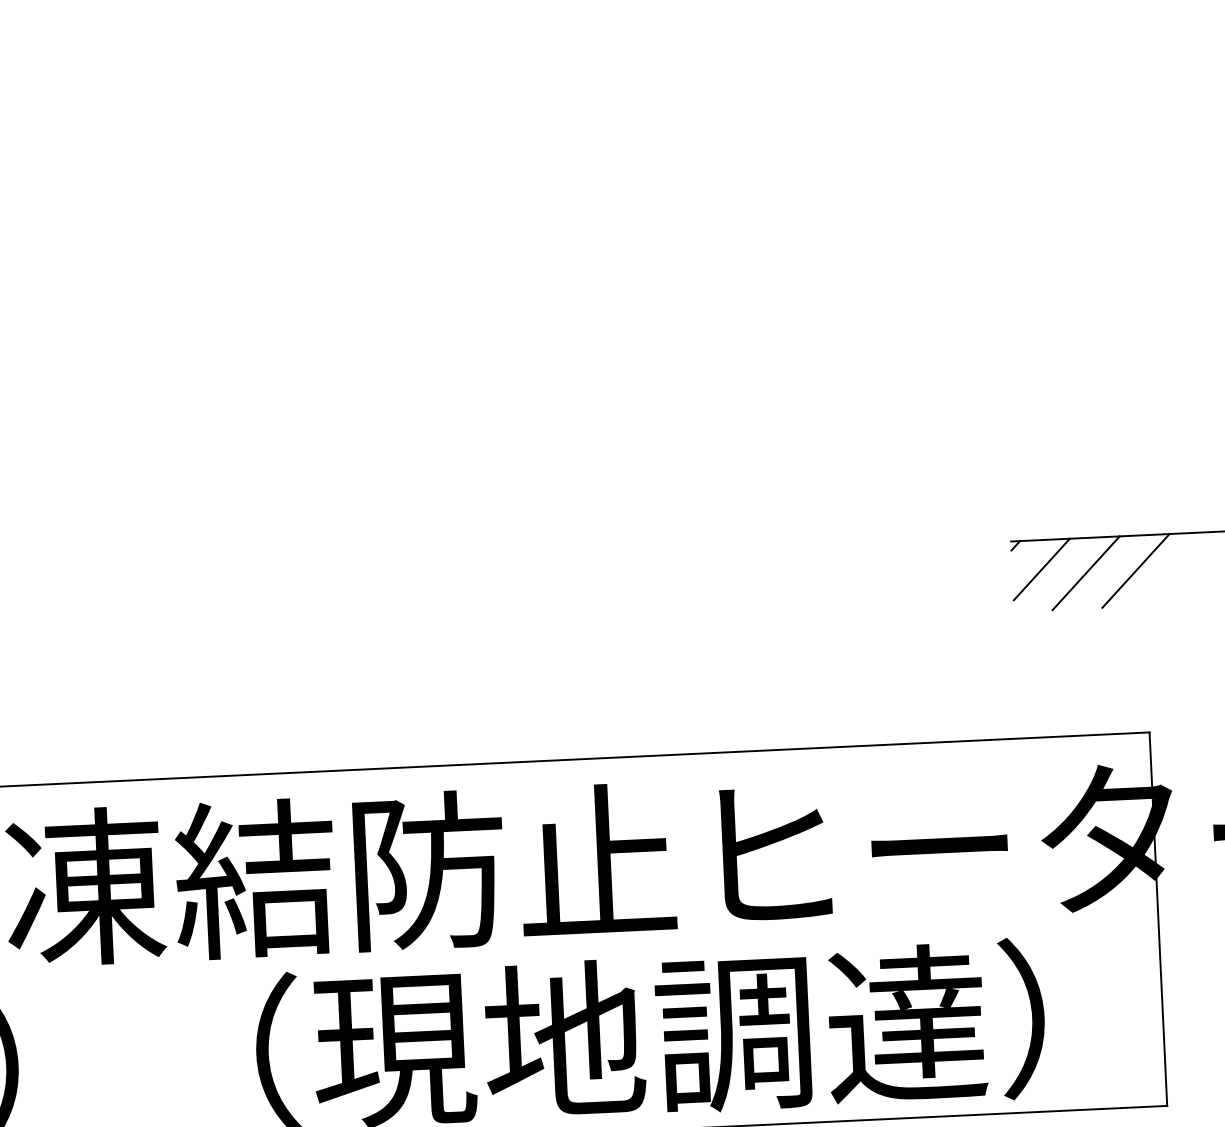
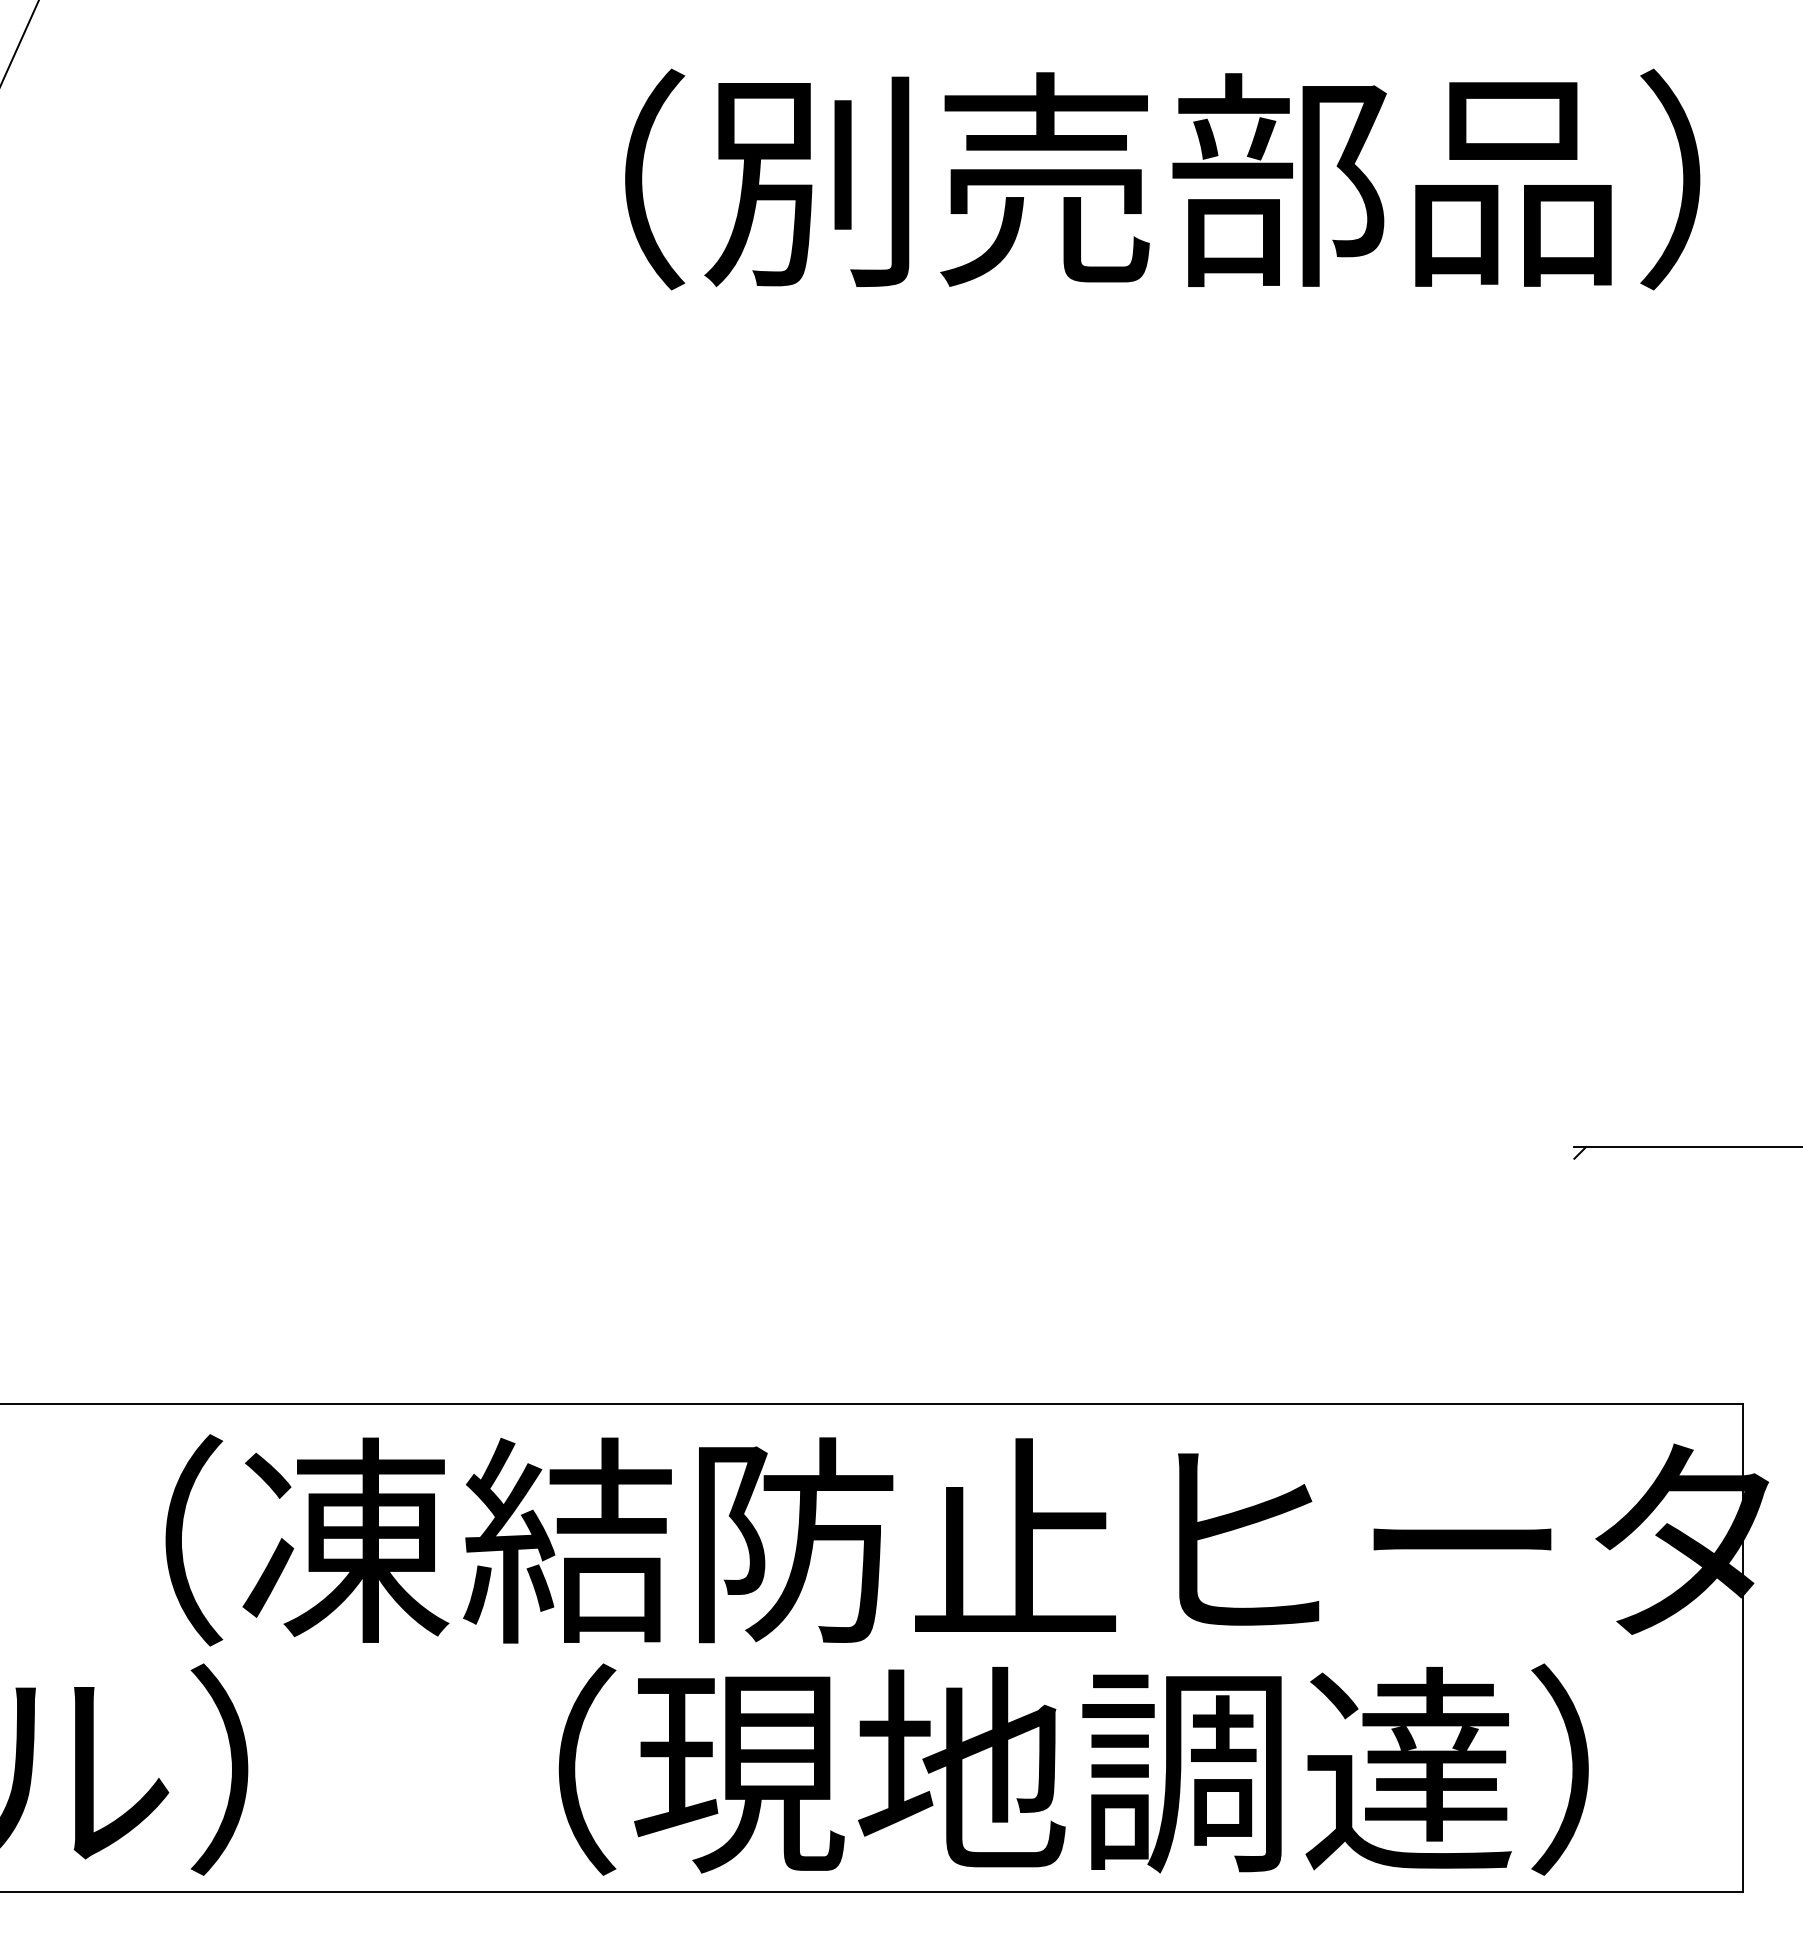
line: (1041, 569) -> (1612, 1185), removed
line: (1136, 571) -> (1735, 1193), removed
line: (1086, 573) -> (1670, 1193), removed

